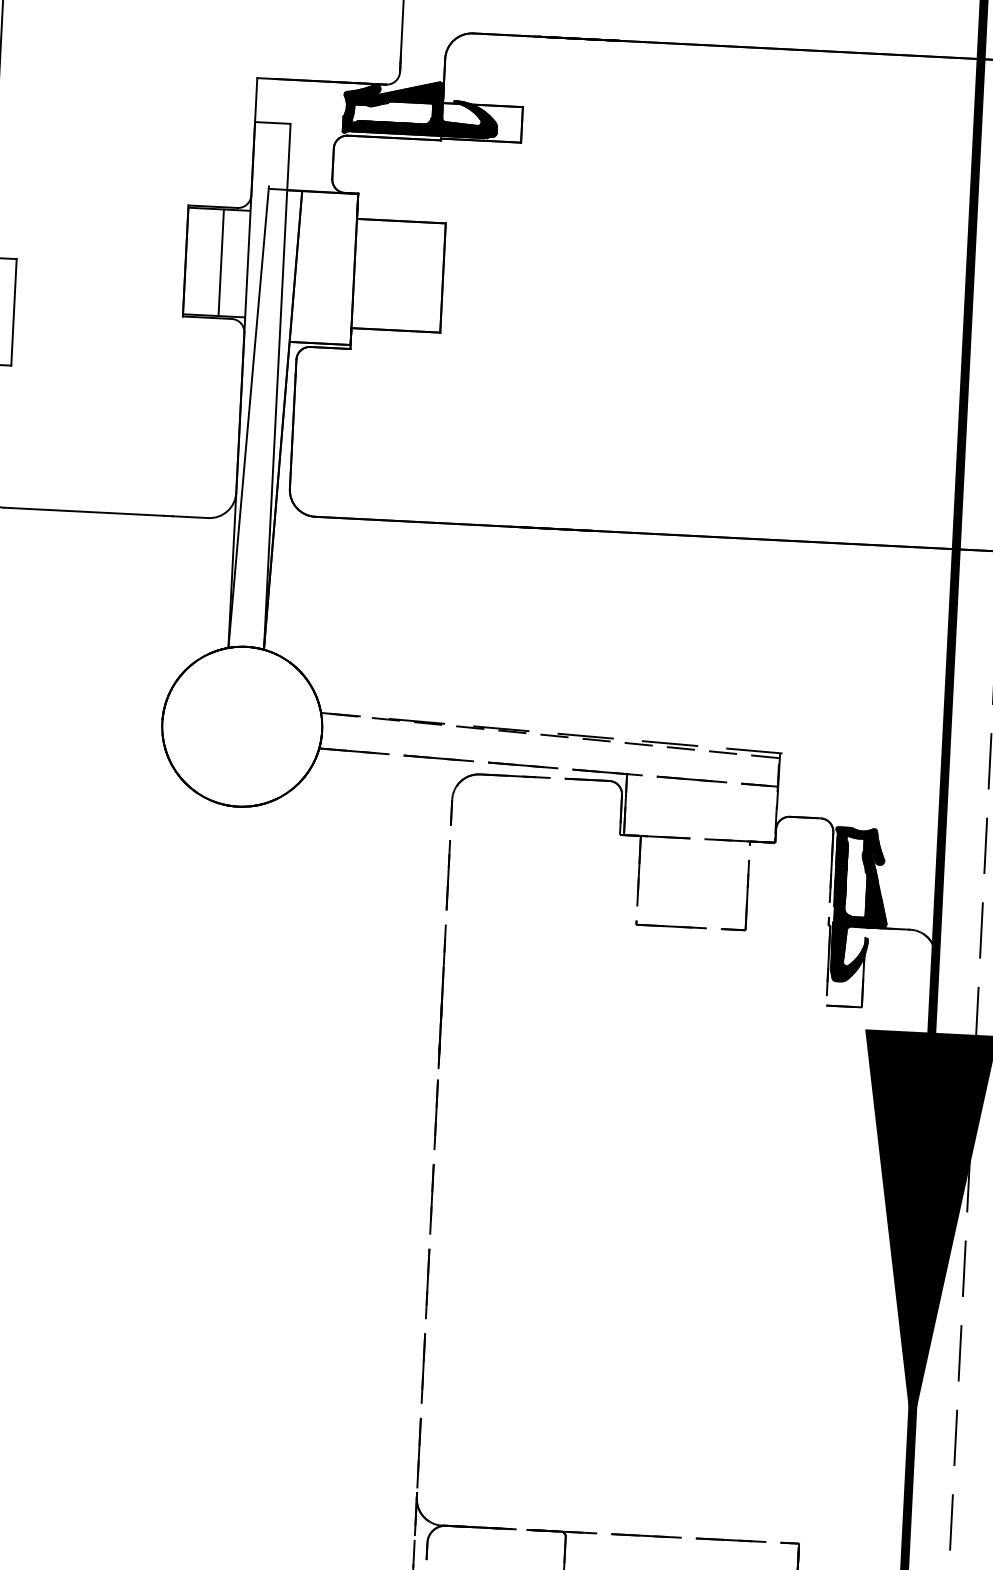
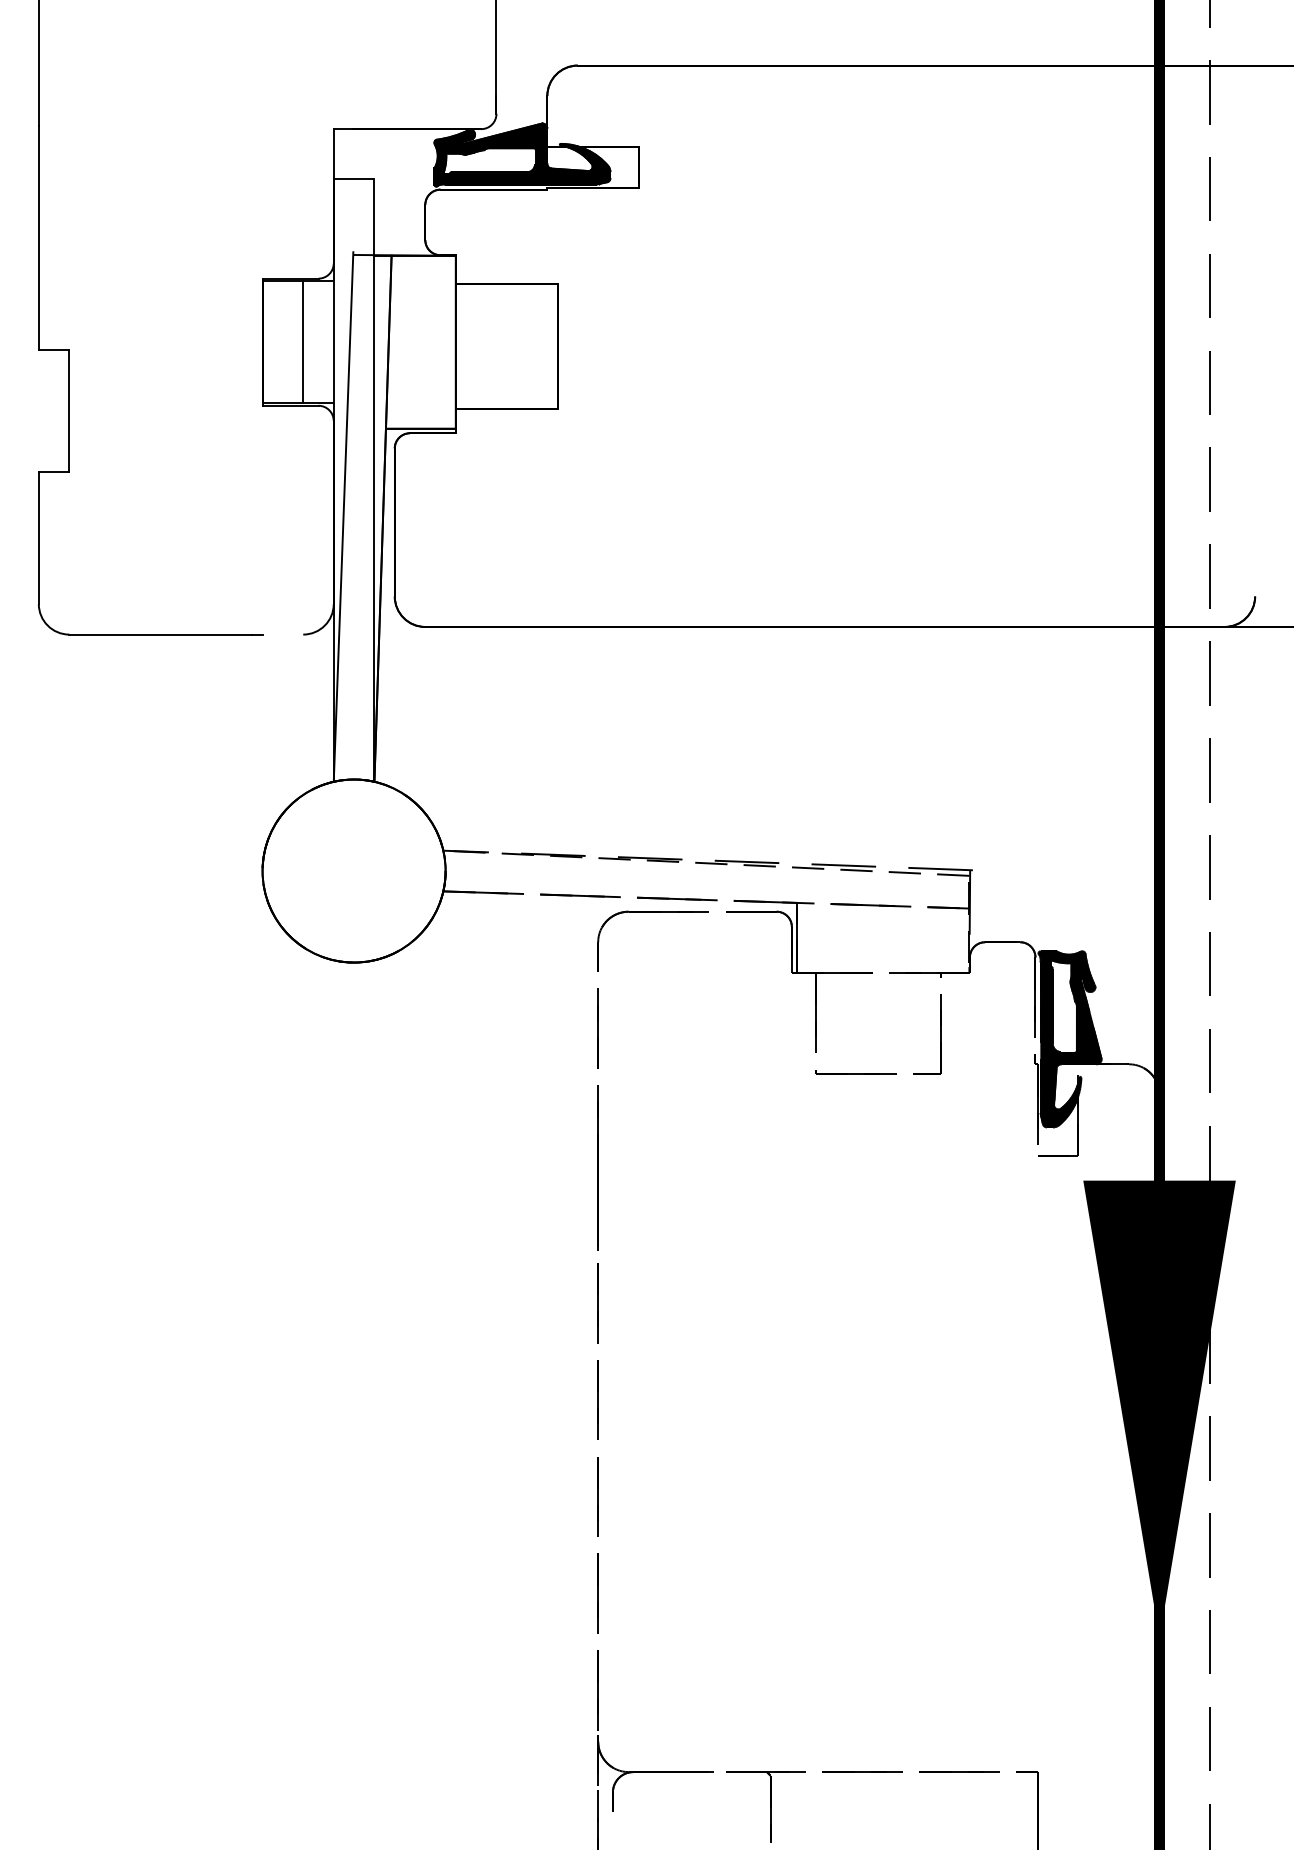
line: (190, 517) -> (282, 634), removed

